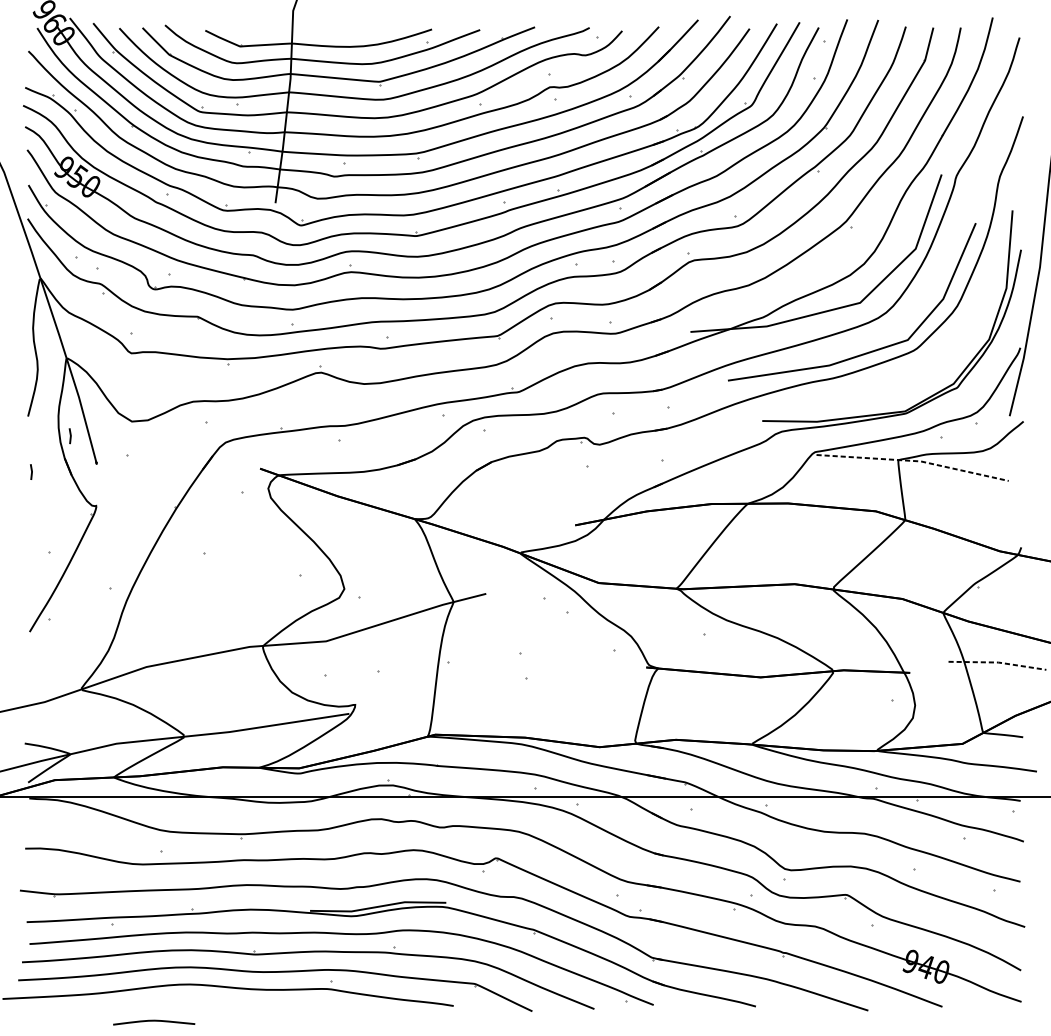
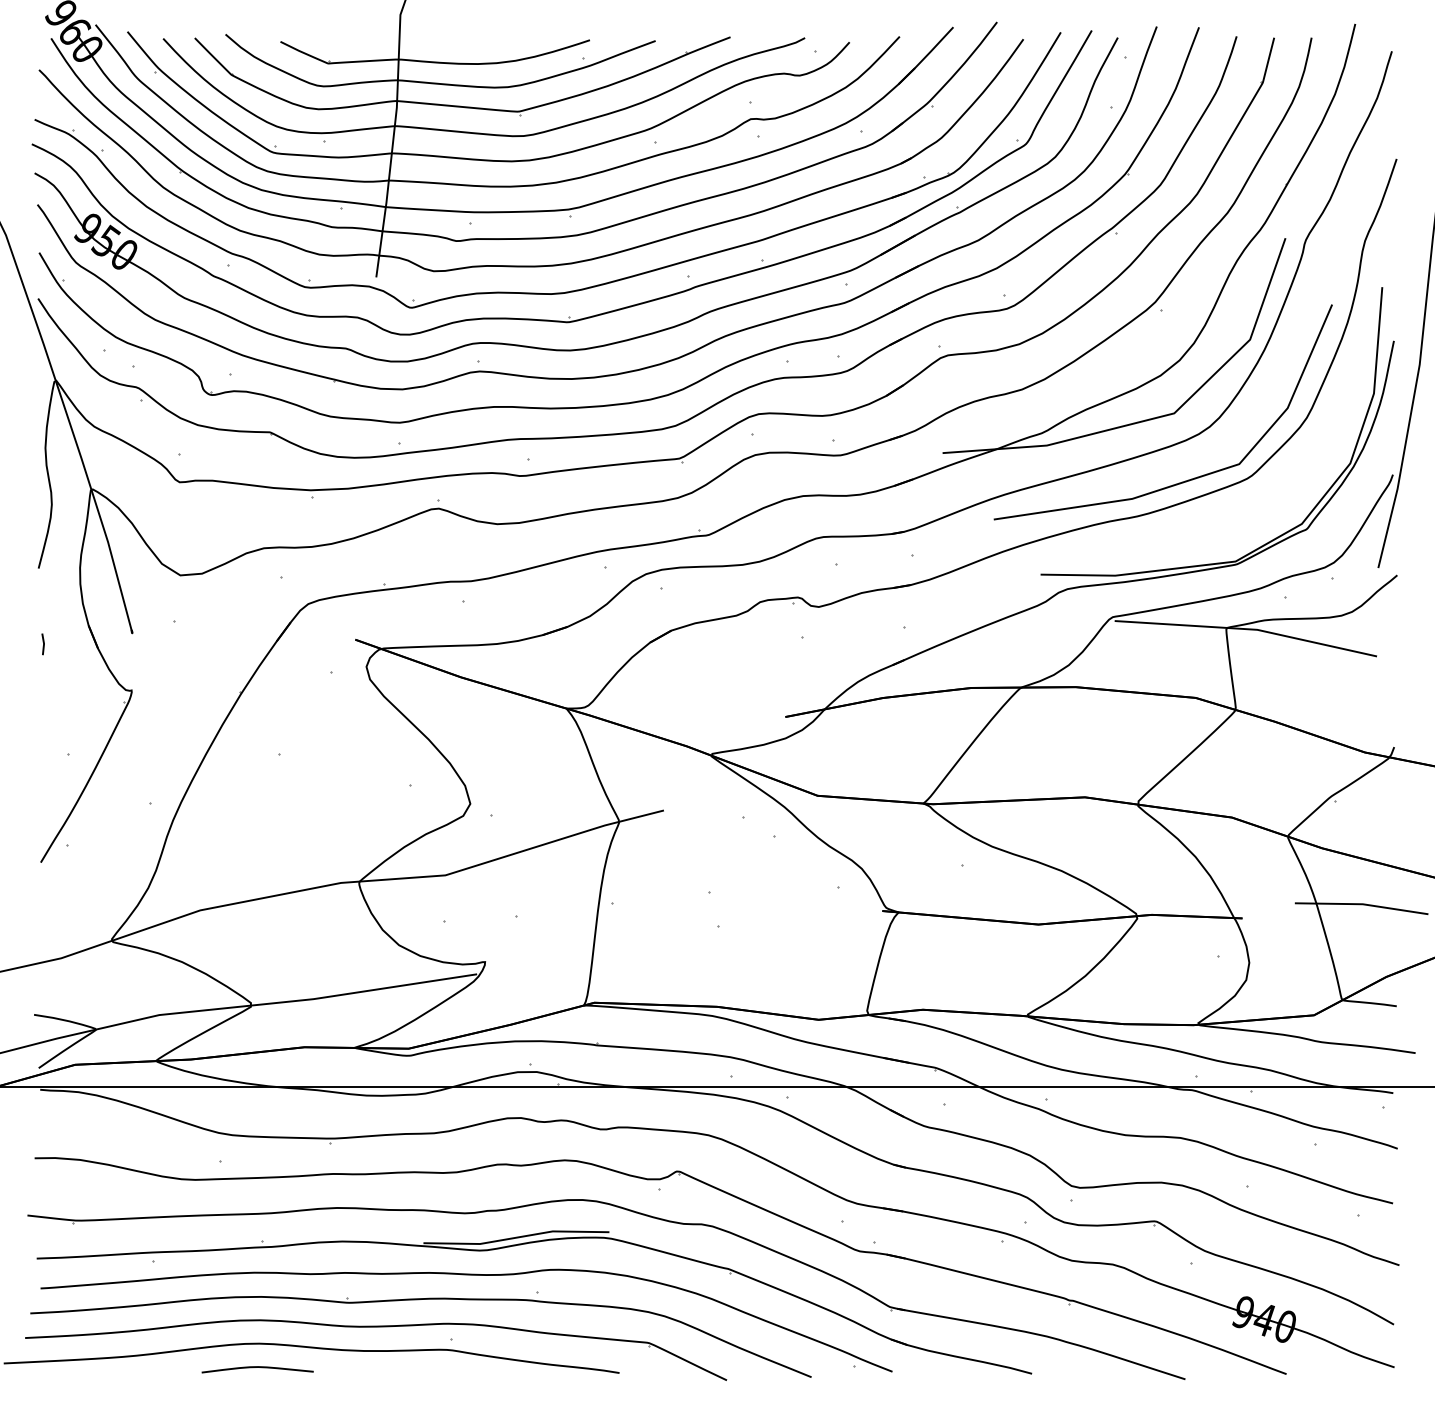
line: (70, 436) -> (96, 595), removed
line: (914, 461) -> (1248, 629), dashed -> solid
line: (998, 662) -> (1362, 904), dashed -> solid
curve: (154, 1020) -> (257, 1367), moved

